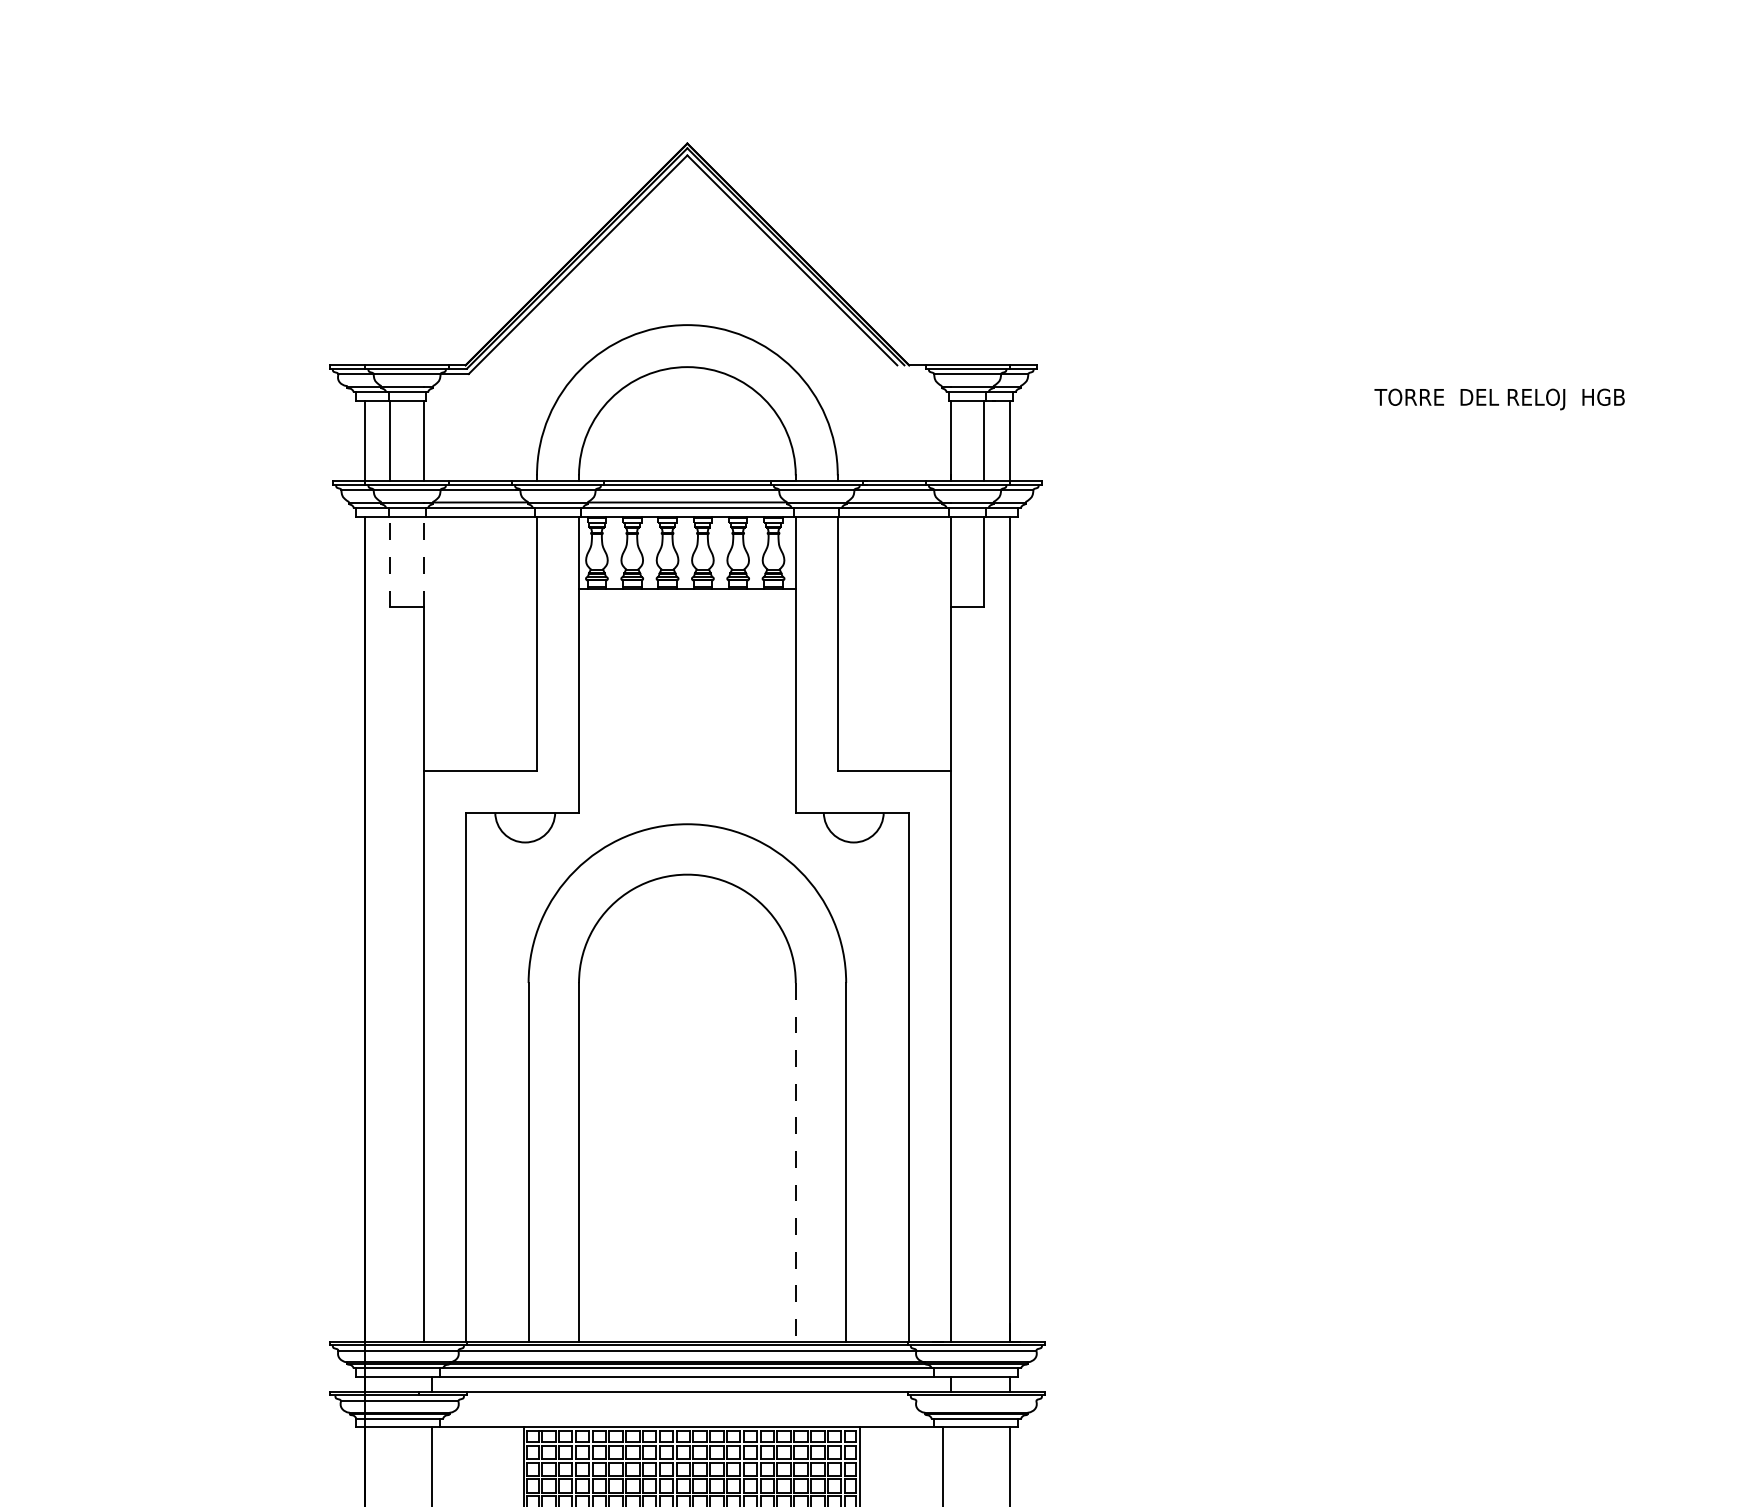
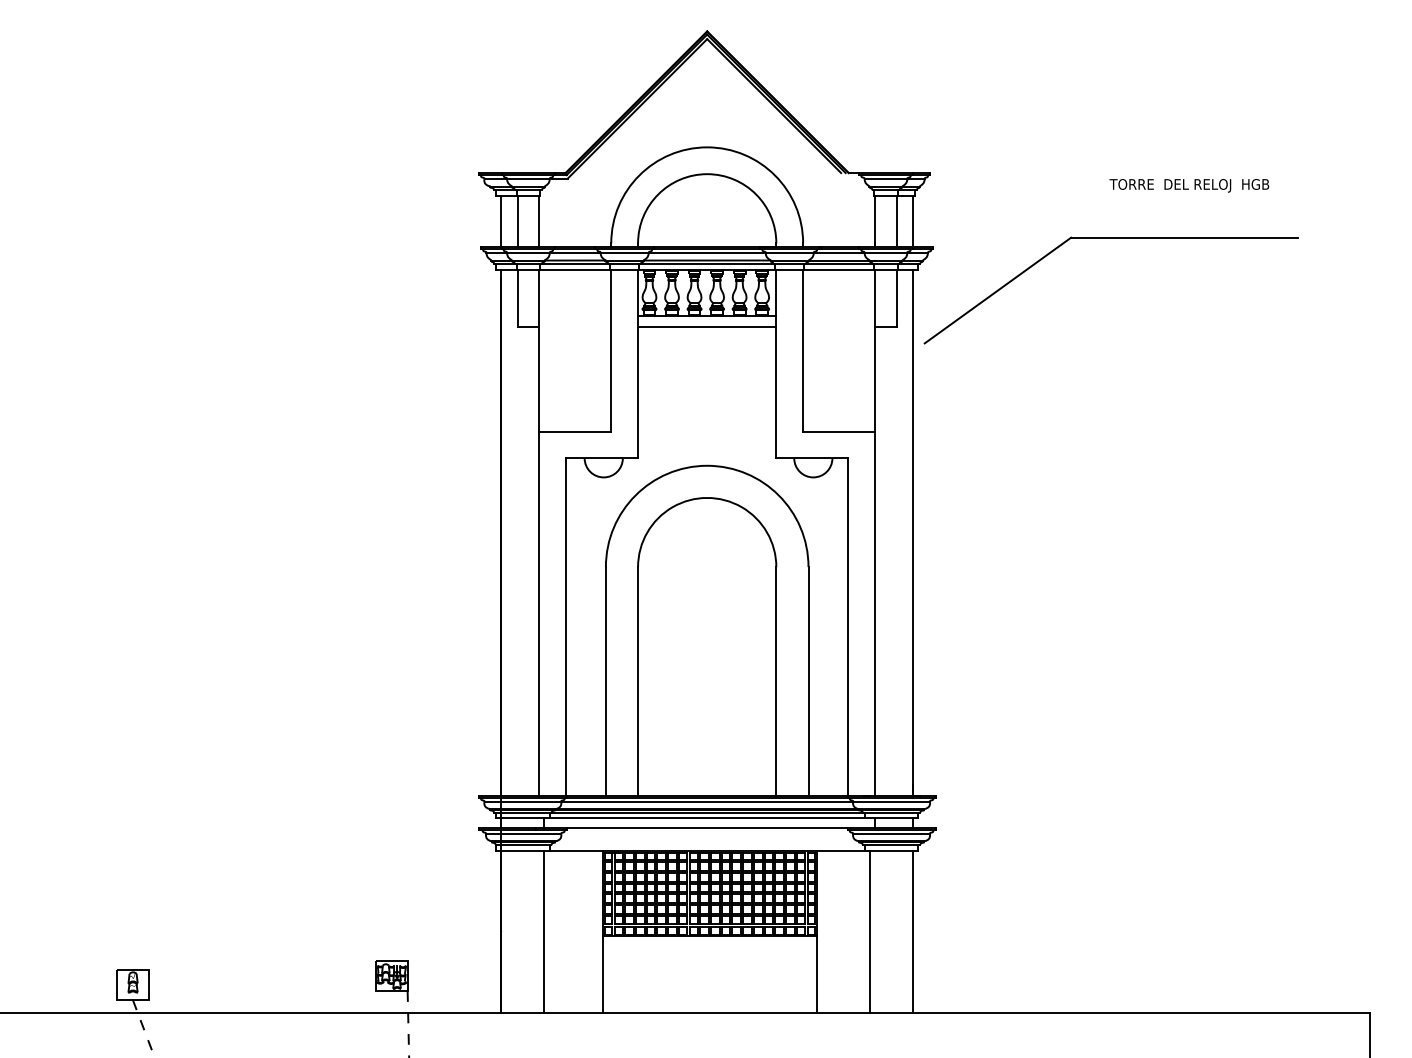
text: (1499, 398) -> (1189, 185), moved
part: (1319, 467) -> (1110, 238), added
line: (390, 562) -> (517, 298), dashed -> solid
line: (424, 562) -> (539, 298), dashed -> solid
line: (687, 607) -> (707, 327), added
line: (796, 1162) -> (776, 681), dashed -> solid
line: (976, 1400) -> (891, 833), added

